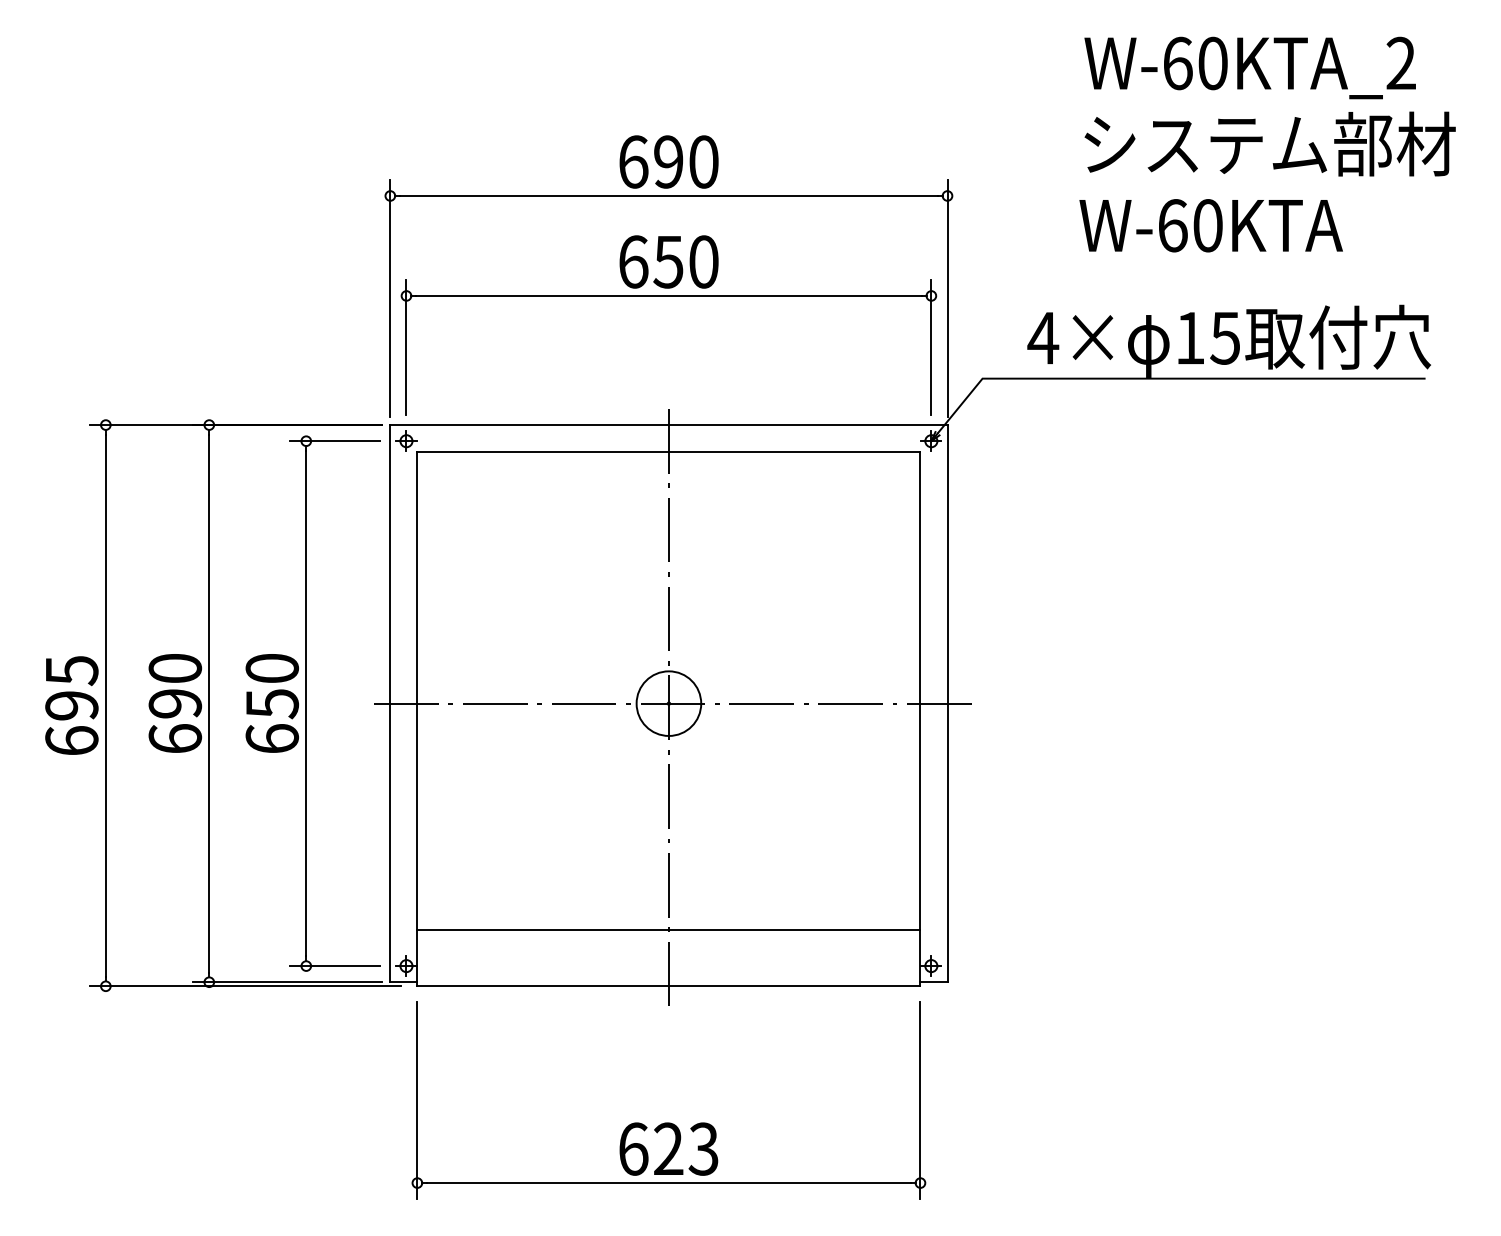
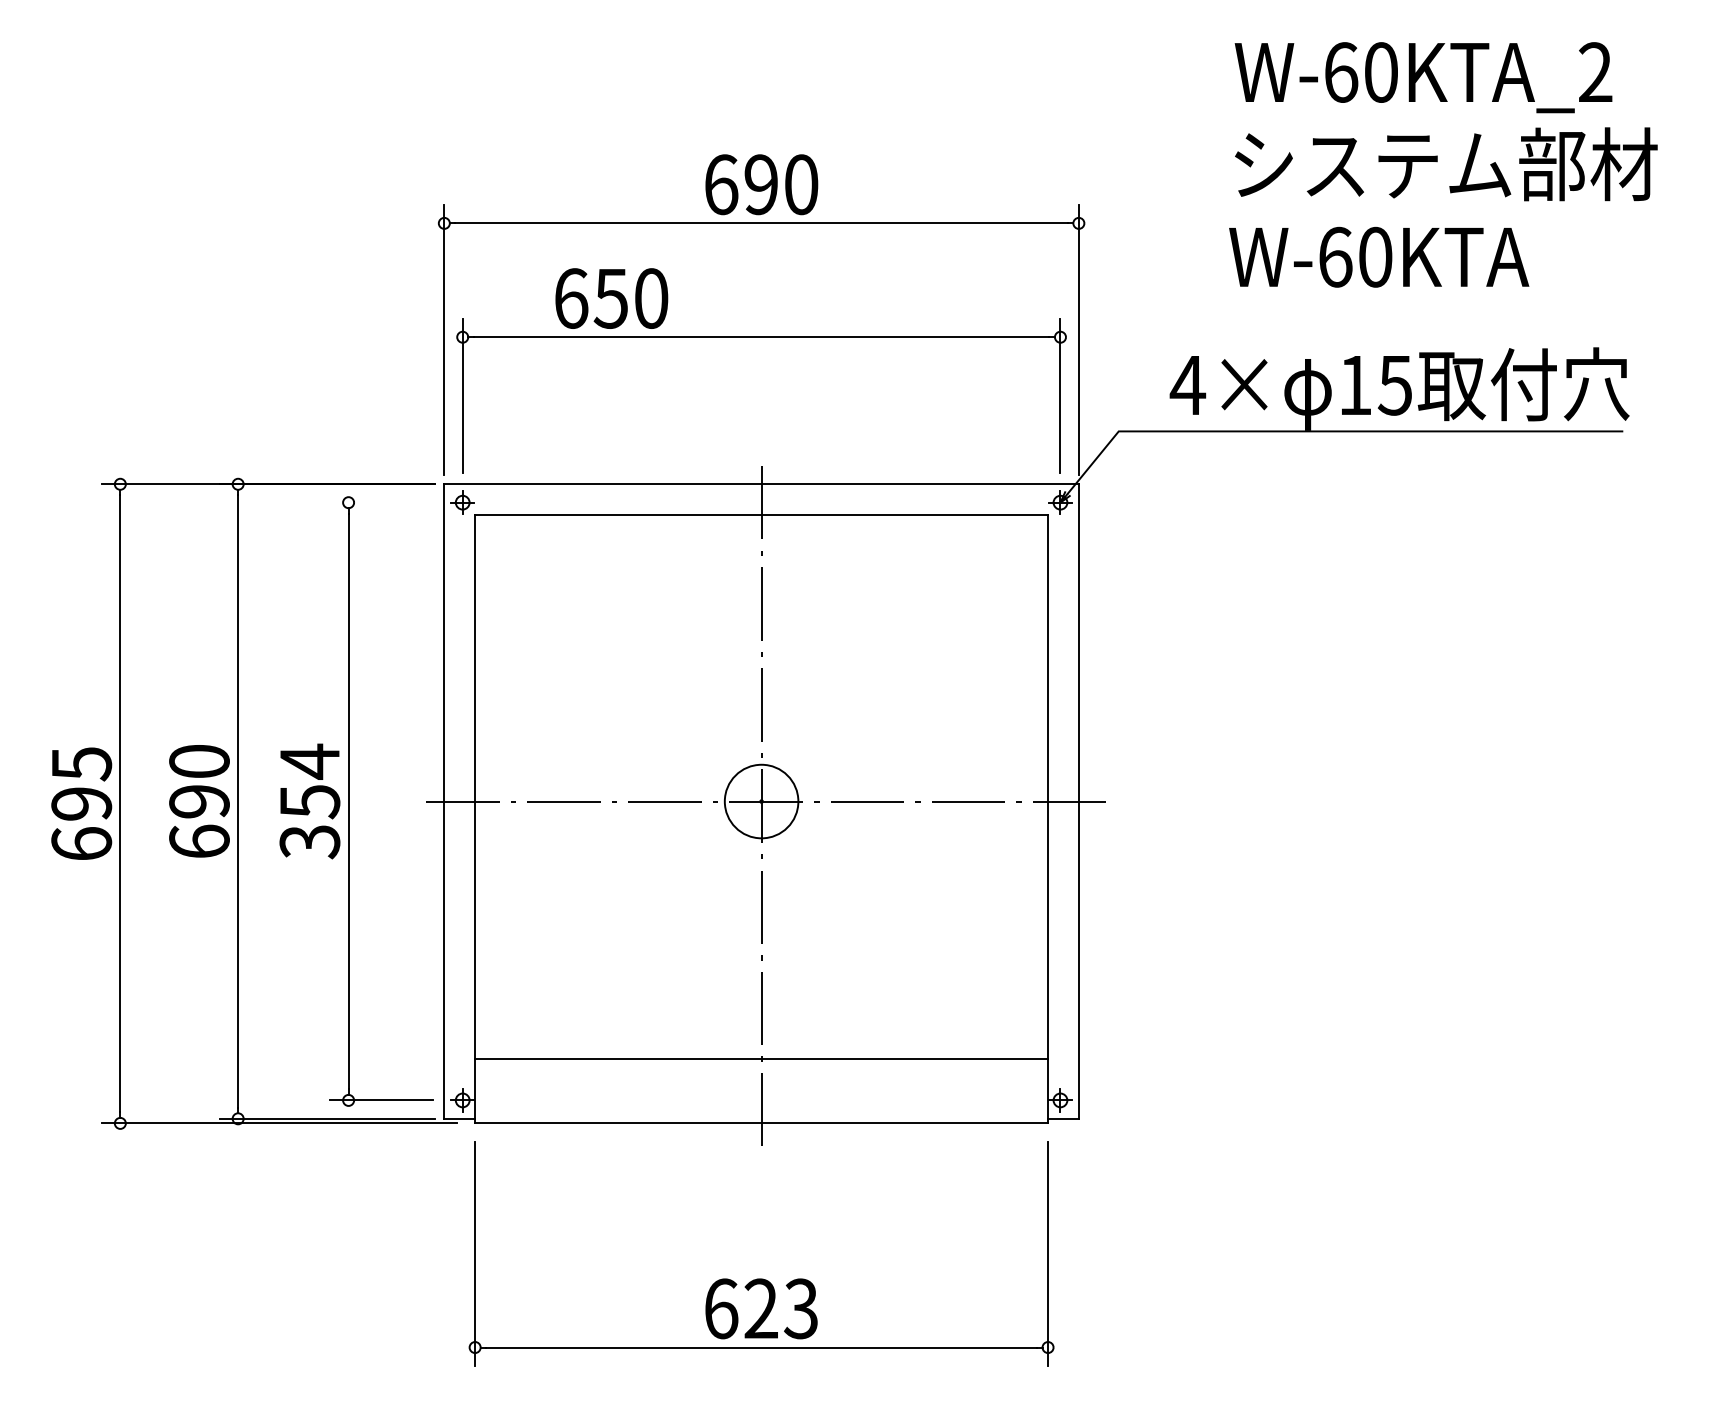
text: (668, 261) -> (611, 298), moved
line: (335, 441) -> (381, 502), removed
text: (271, 703) -> (309, 801), 650 -> 354

